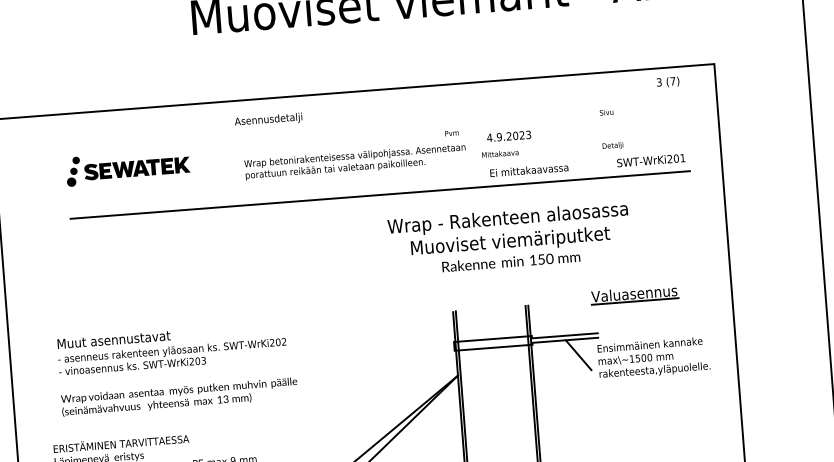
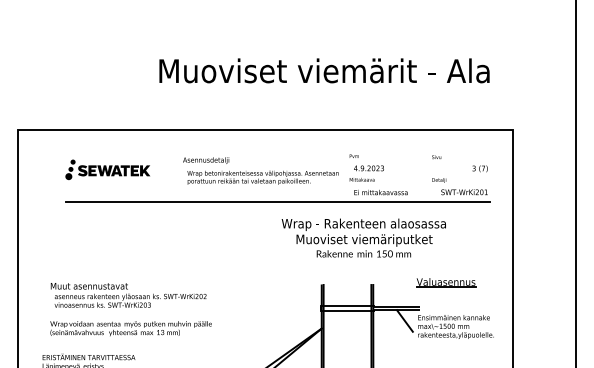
text: (667, 81) -> (479, 168), moved
text: (269, 119) -> (206, 160), moved
text: (450, 132) -> (353, 155), moved

